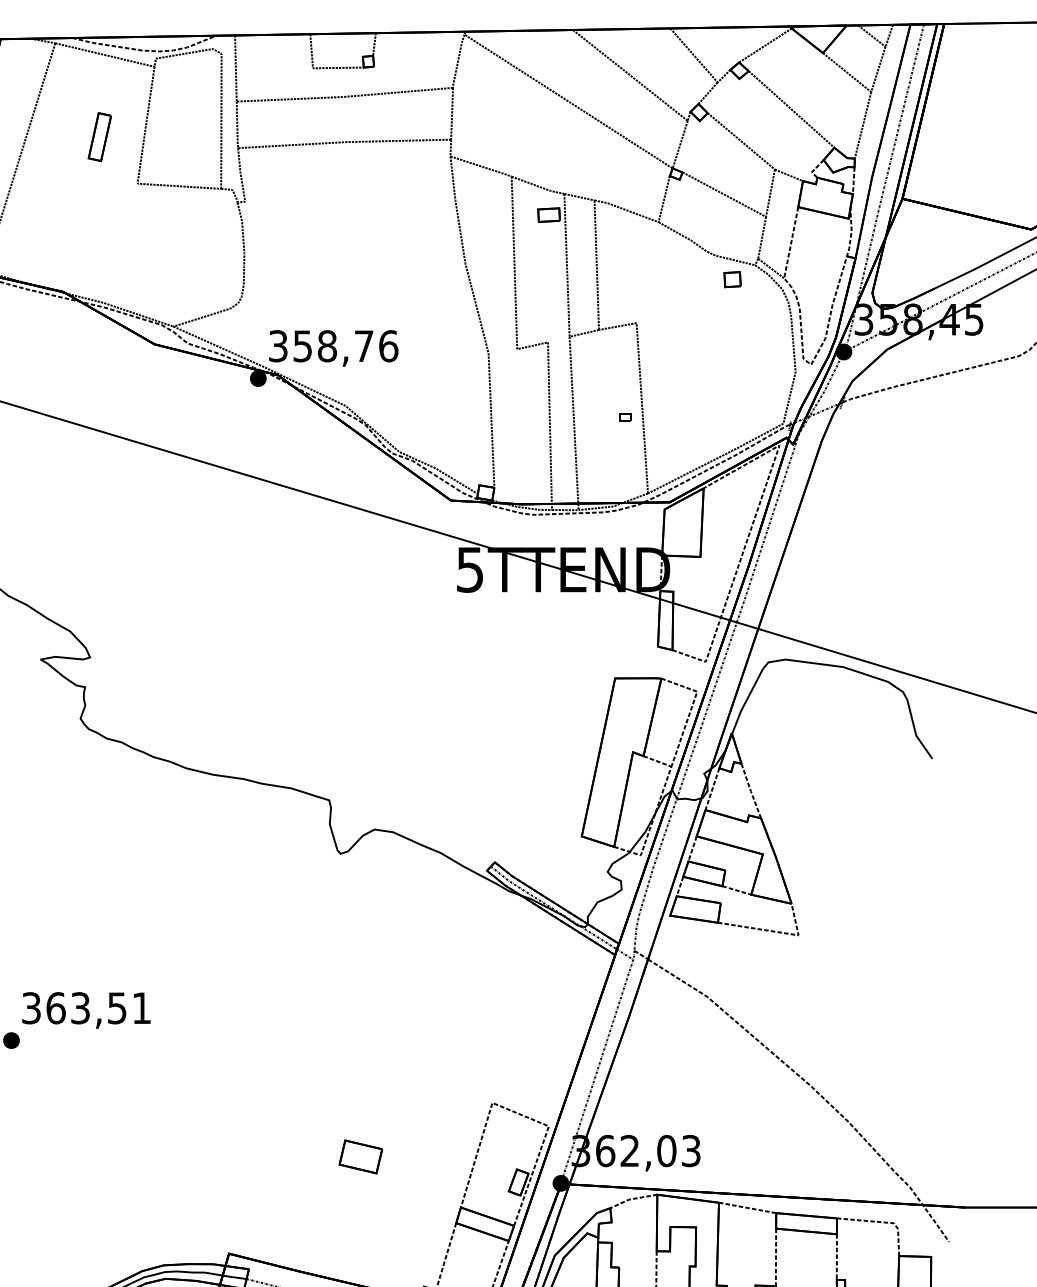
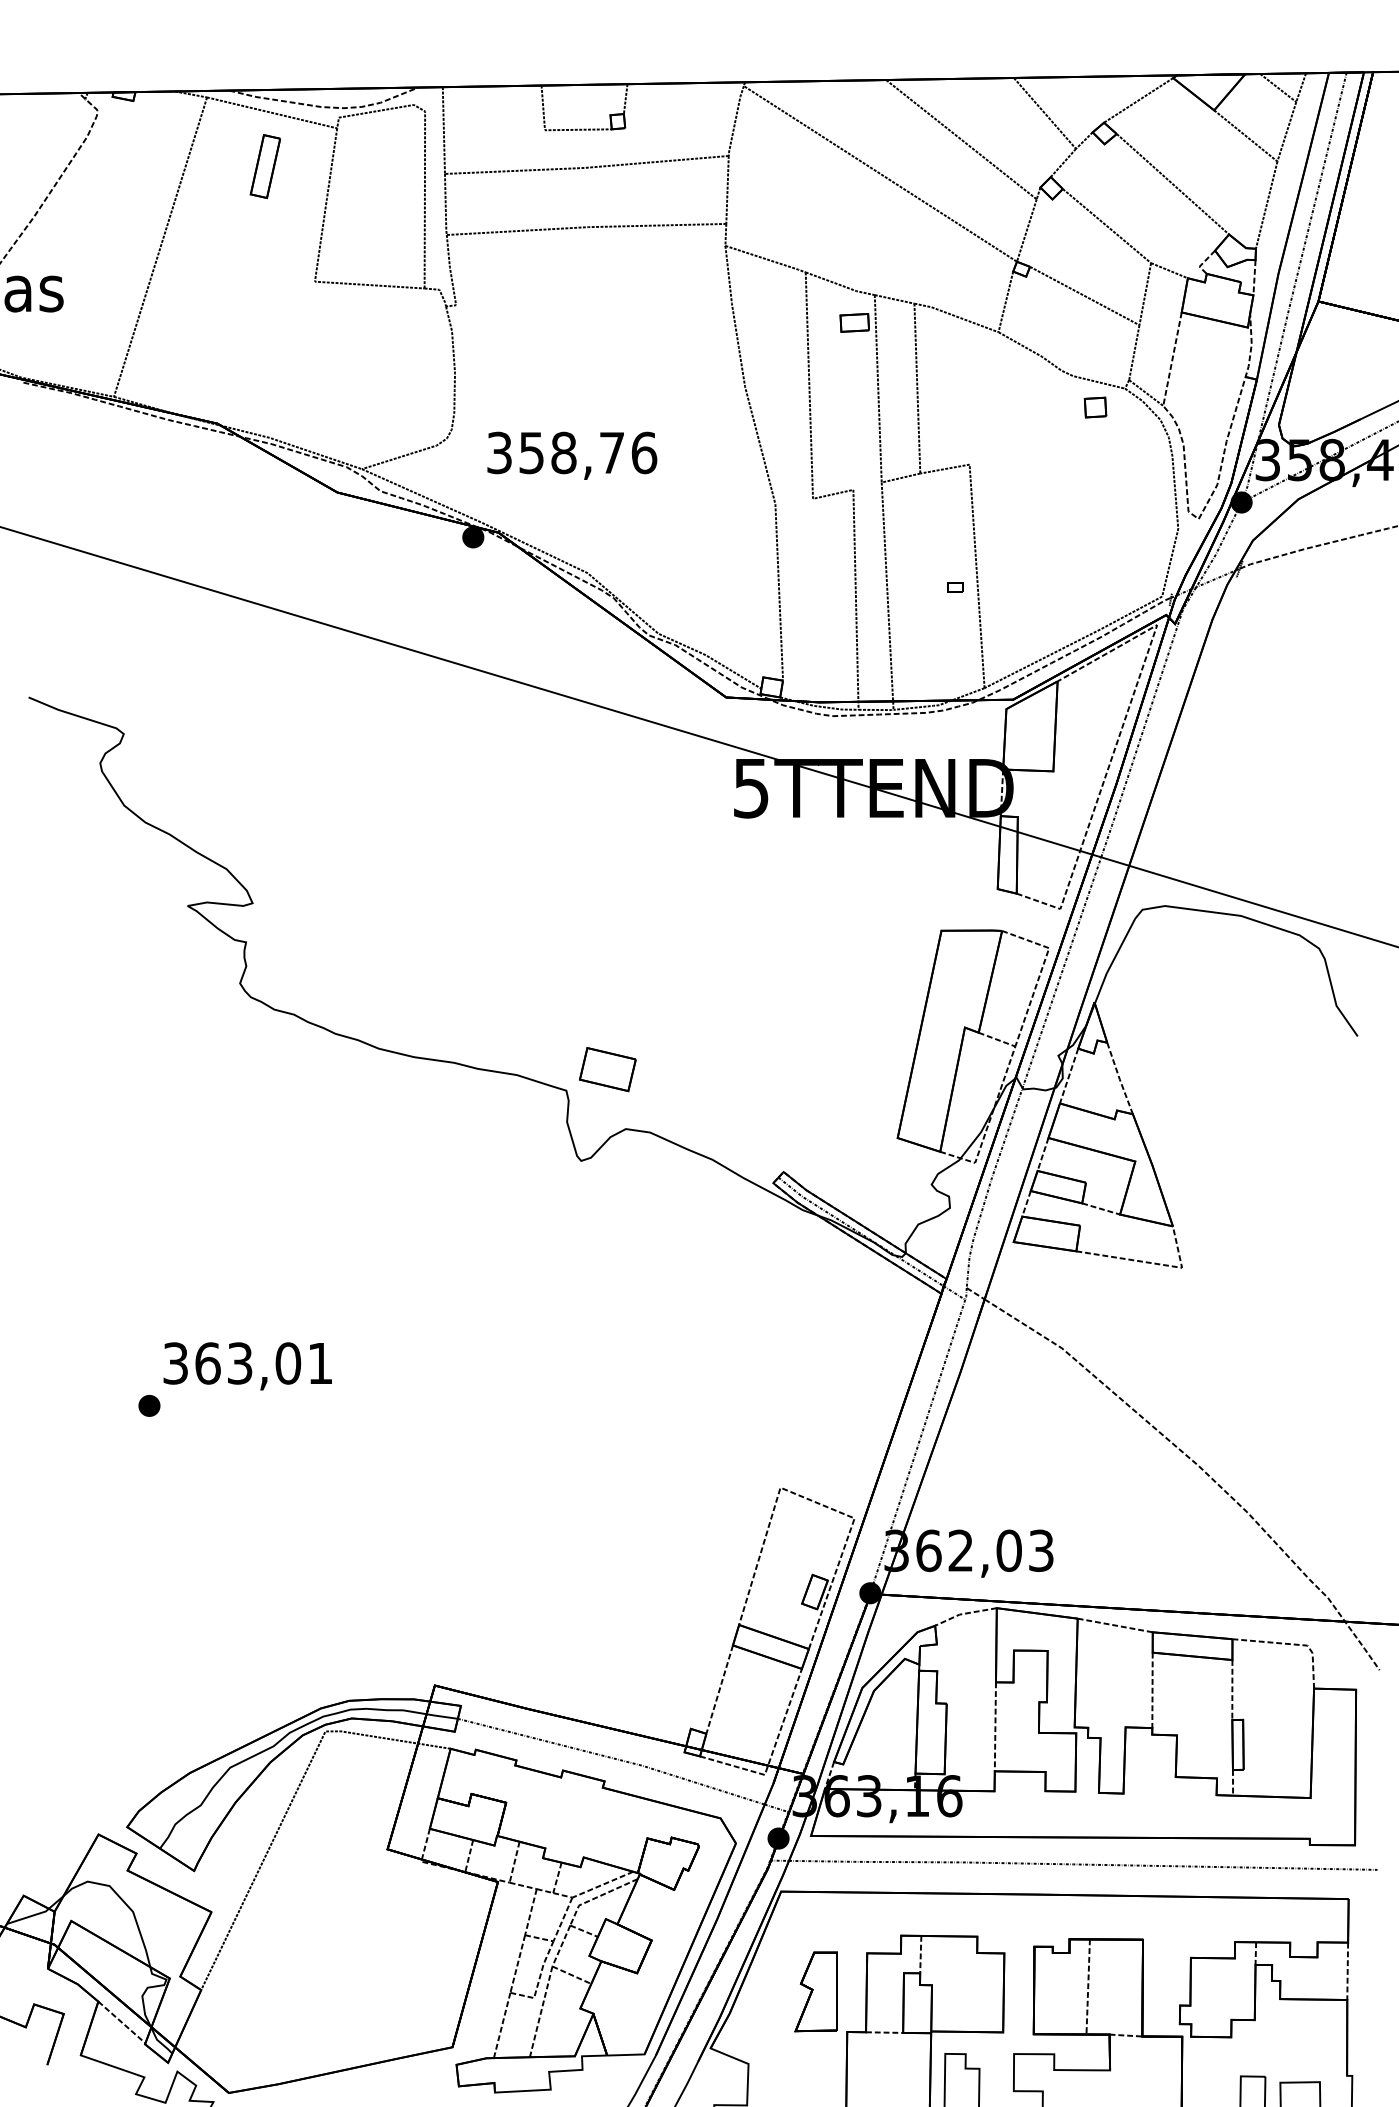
part: (99, 137) -> (265, 166), moved
text: (333, 348) -> (572, 455), moved
text: (117, 1008) -> (288, 1363), 363,51 -> 363,01
part: (360, 1156) -> (607, 1069), moved

